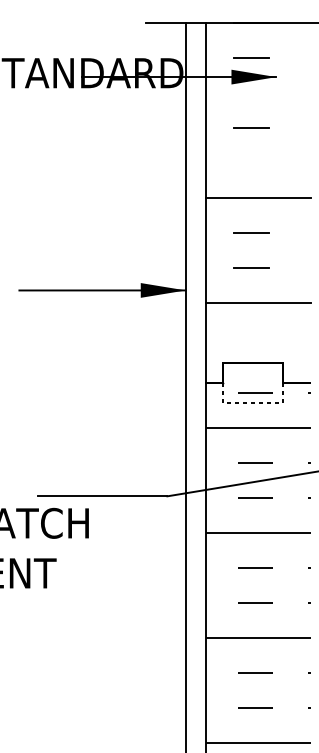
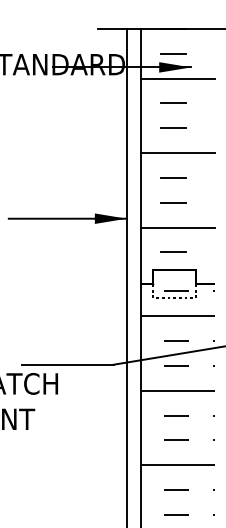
line: (257, 92) -> (177, 78), added
line: (251, 162) -> (173, 127), added
line: (251, 338) -> (173, 252), added

